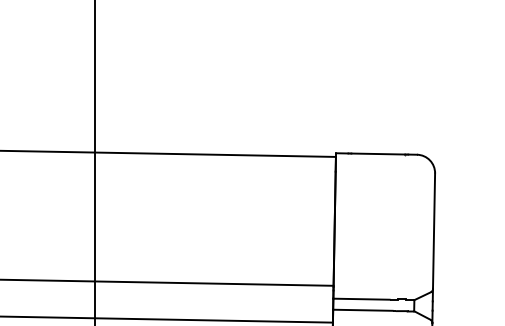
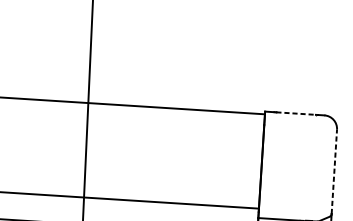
line: (378, 154) -> (296, 113), solid -> dashed
line: (434, 231) -> (334, 172), solid -> dashed

